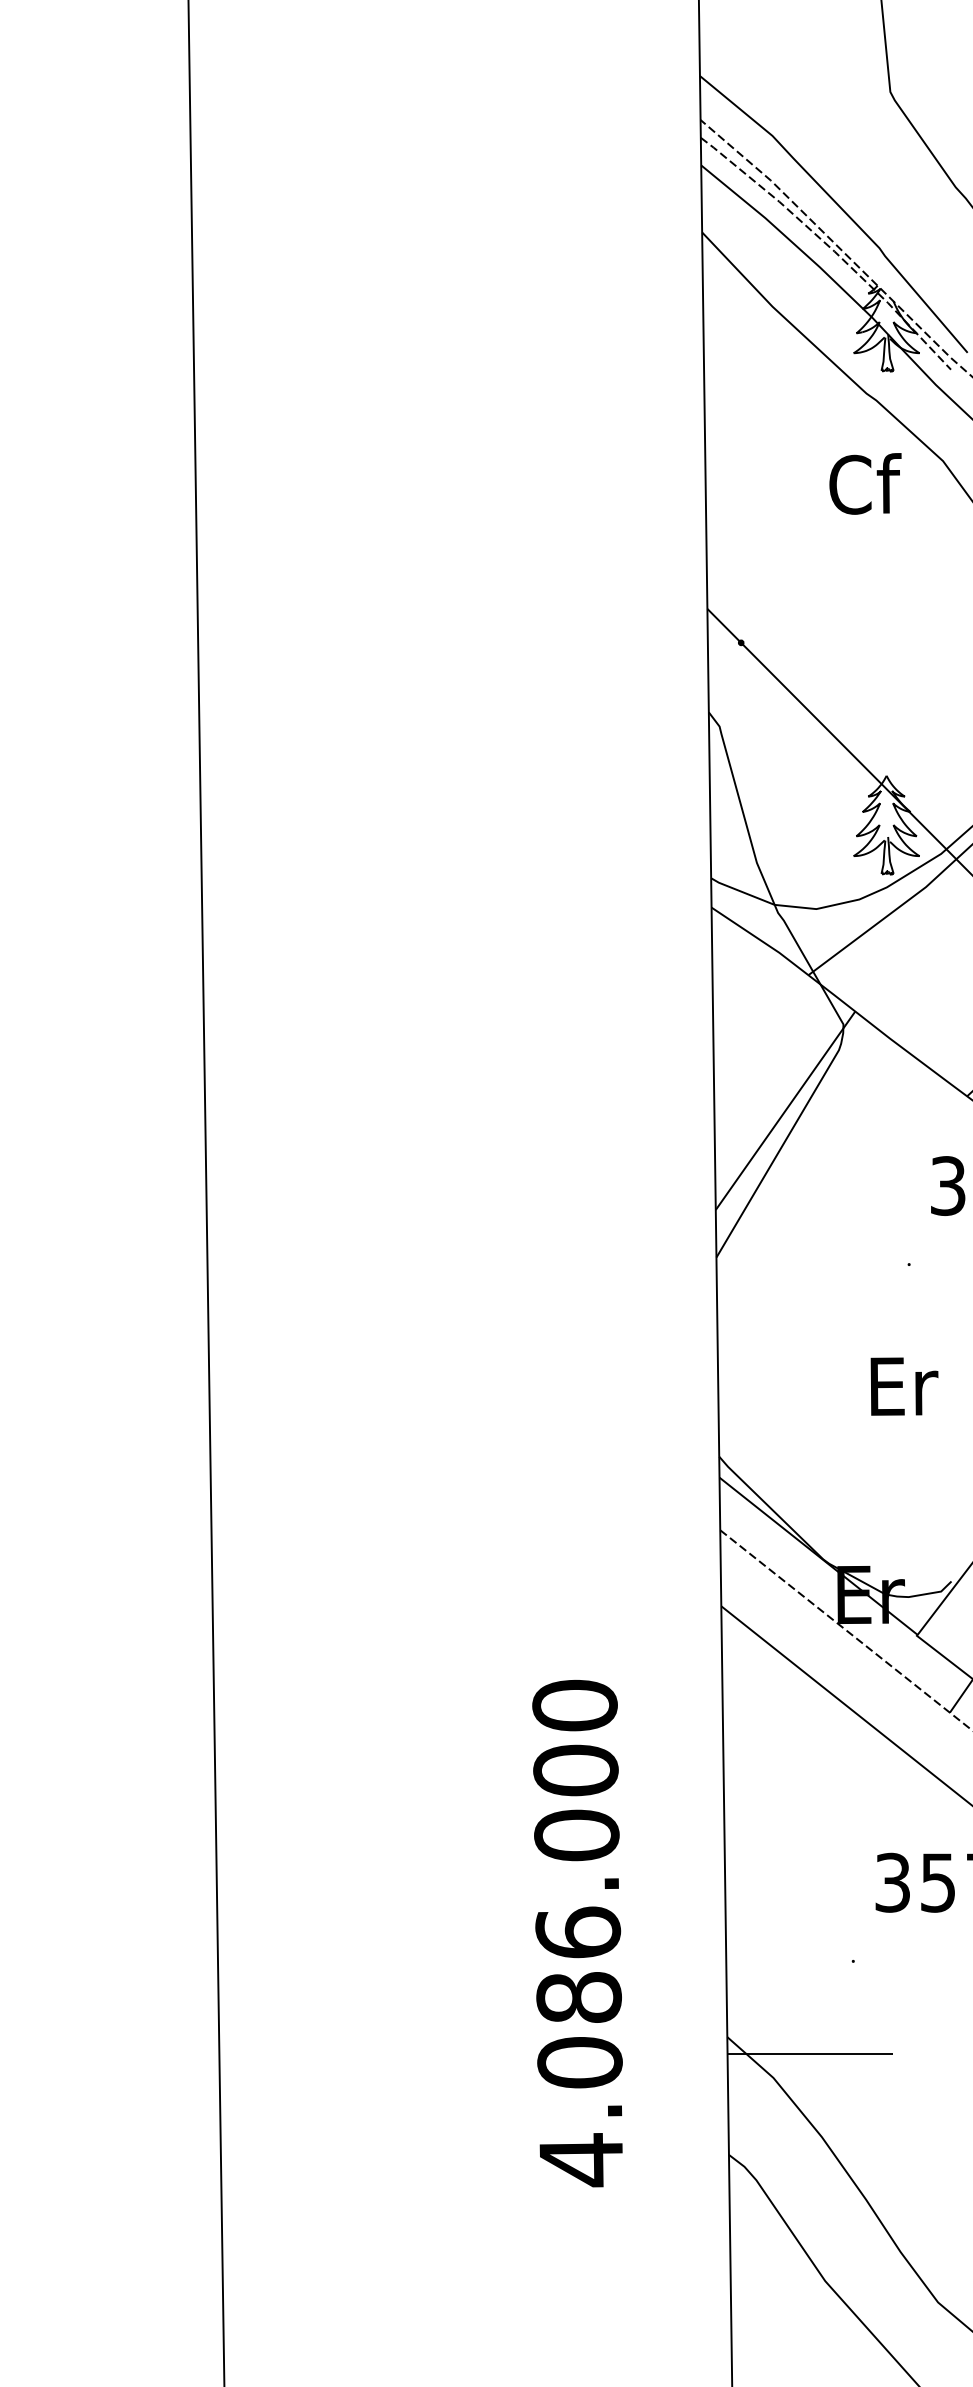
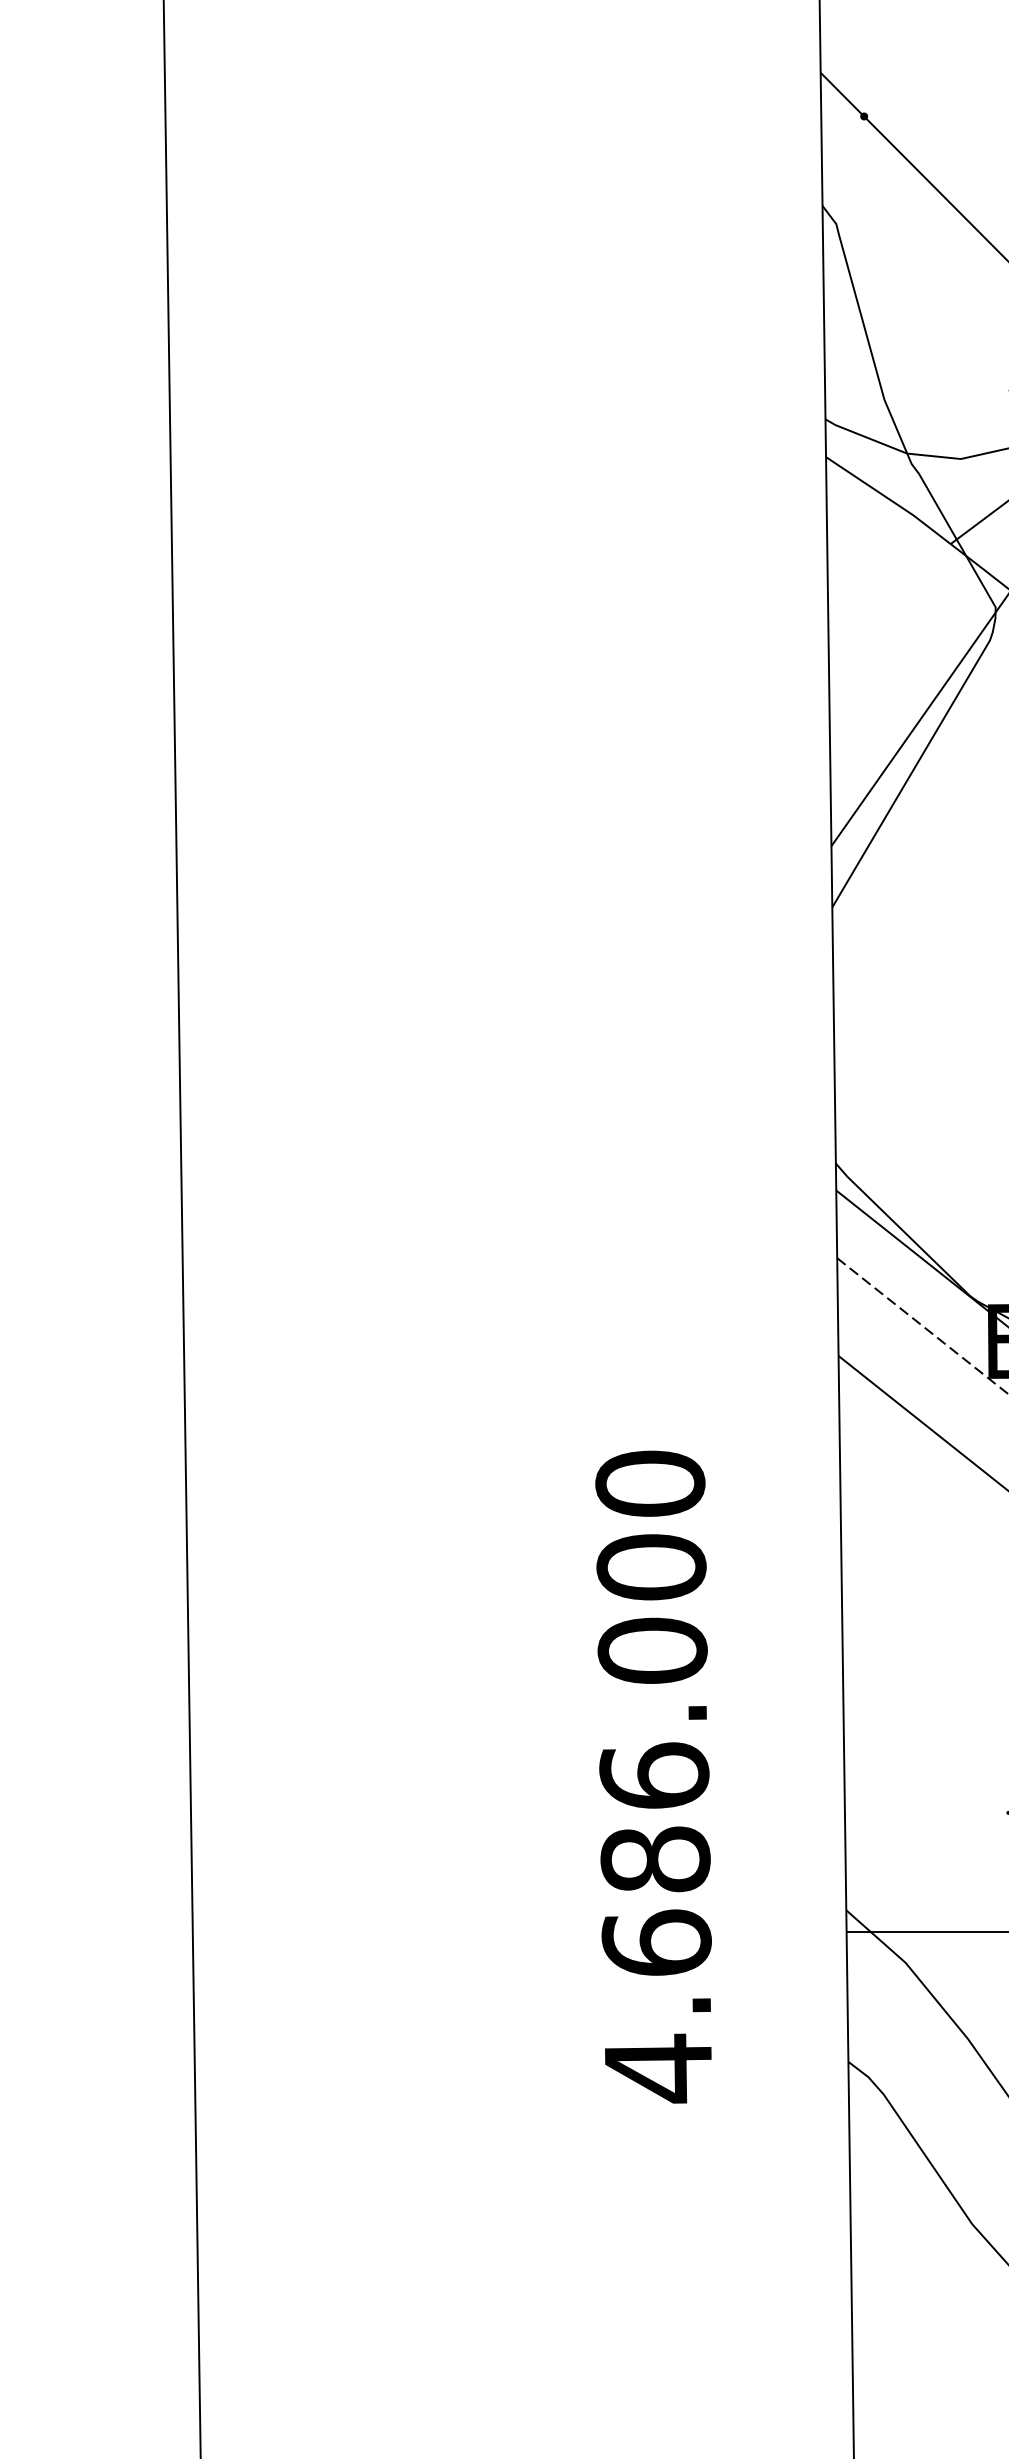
text: (579, 2062) -> (656, 1942), 4.086.000 -> 4.686.000

